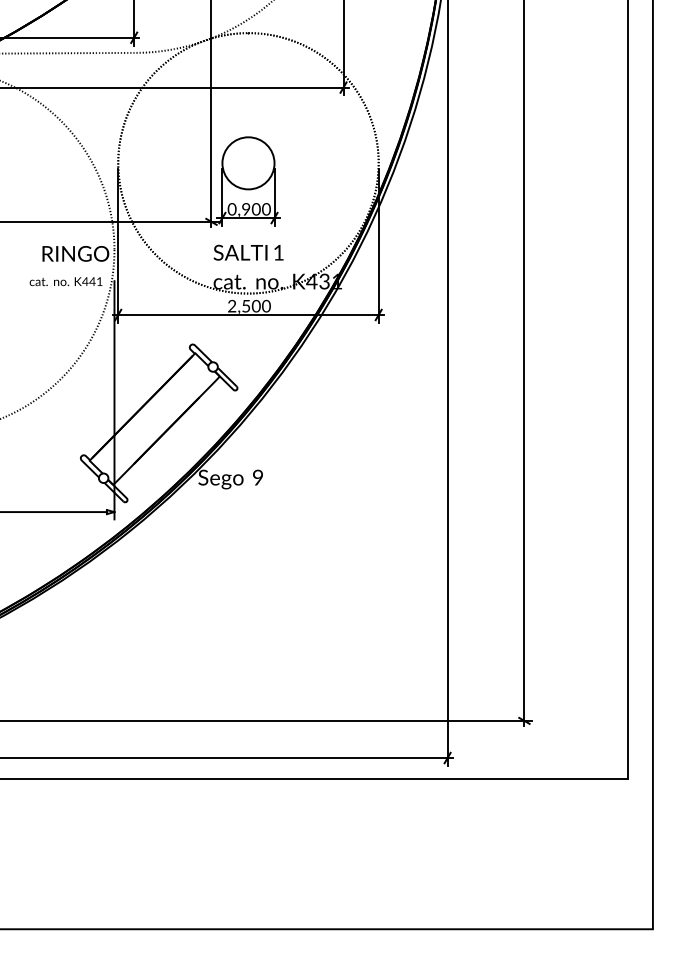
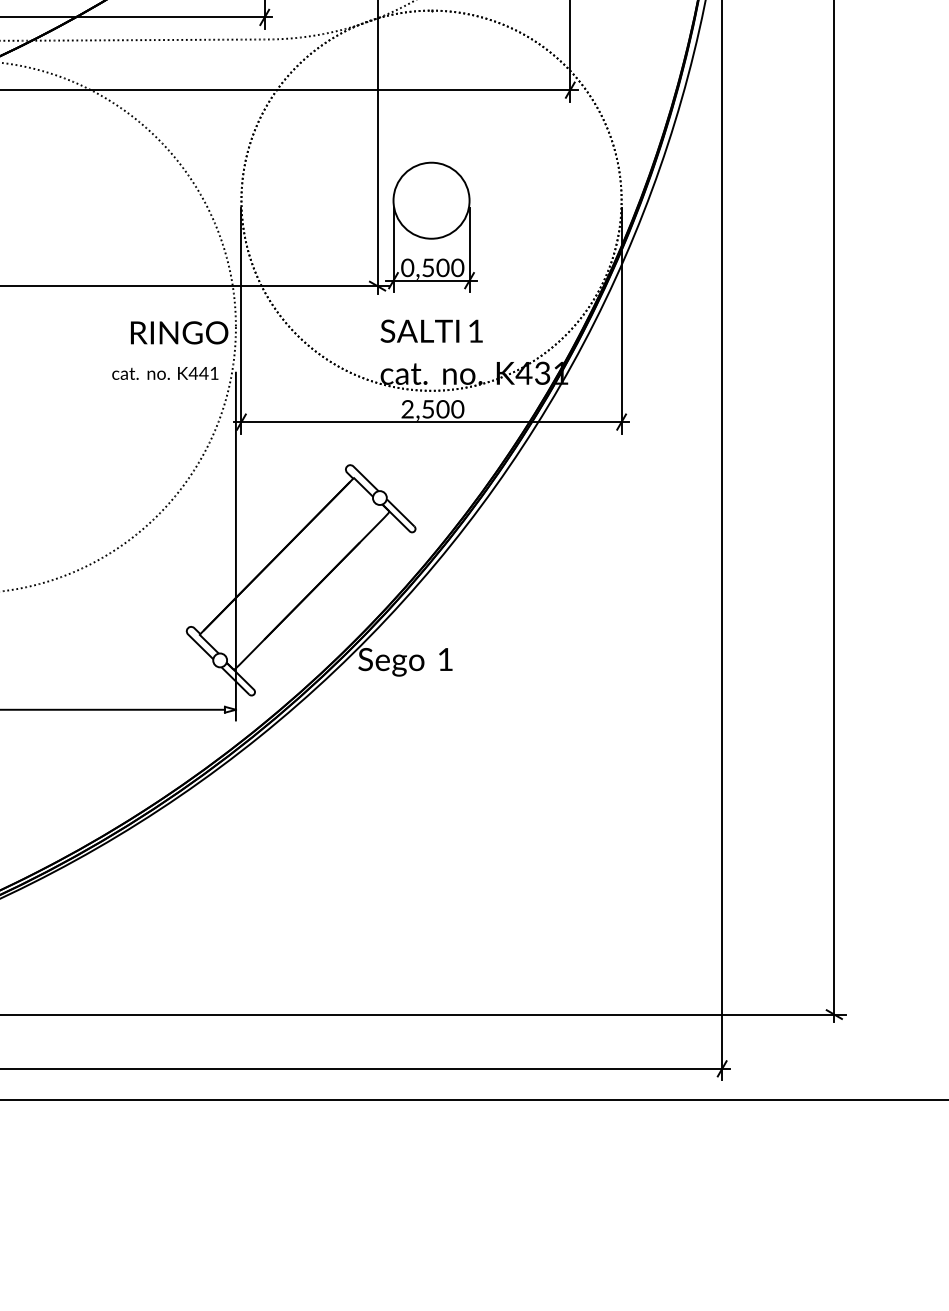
text: (246, 209) -> (428, 268), 0,900 -> 0,500
text: (257, 477) -> (444, 659), 9 -> 1

